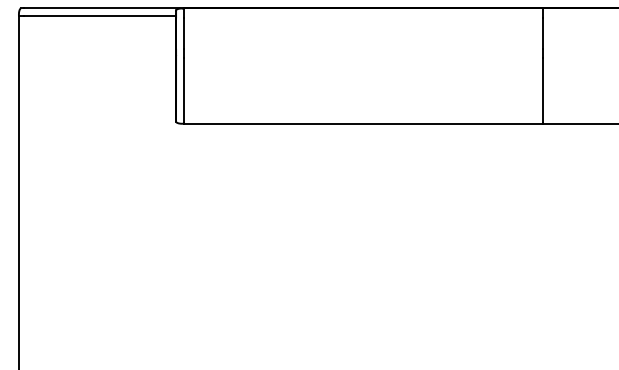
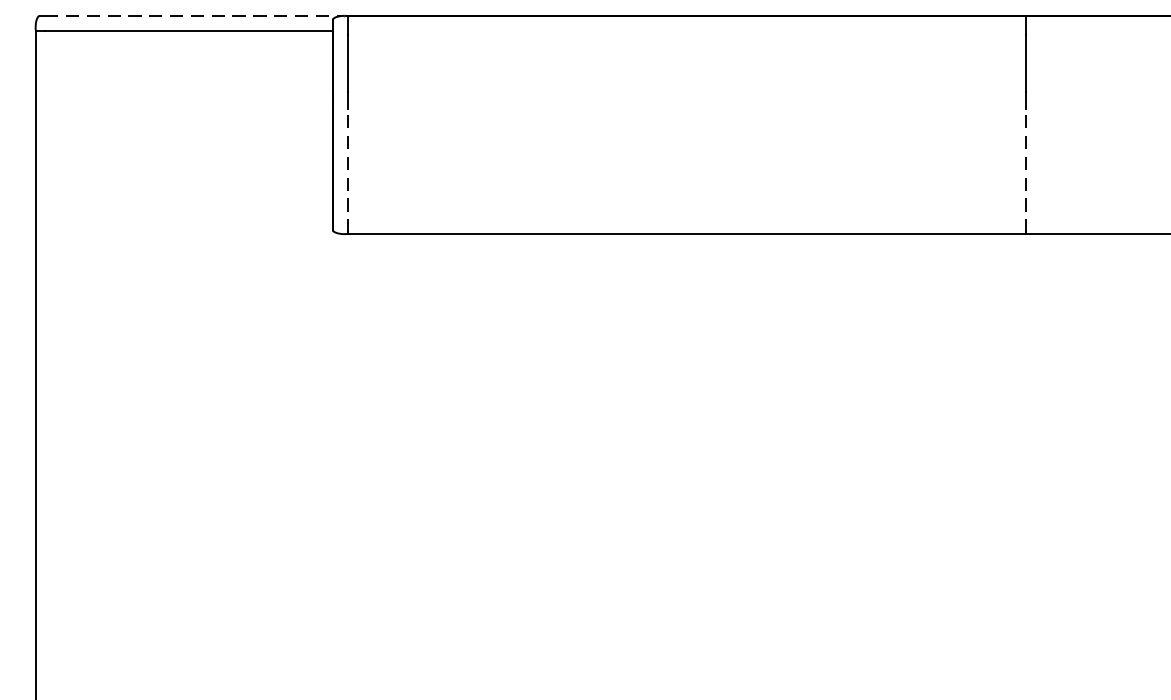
line: (102, 8) -> (193, 16), solid -> dashed
line: (183, 90) -> (347, 171), solid -> dashed
line: (542, 90) -> (1026, 171), solid -> dashed

